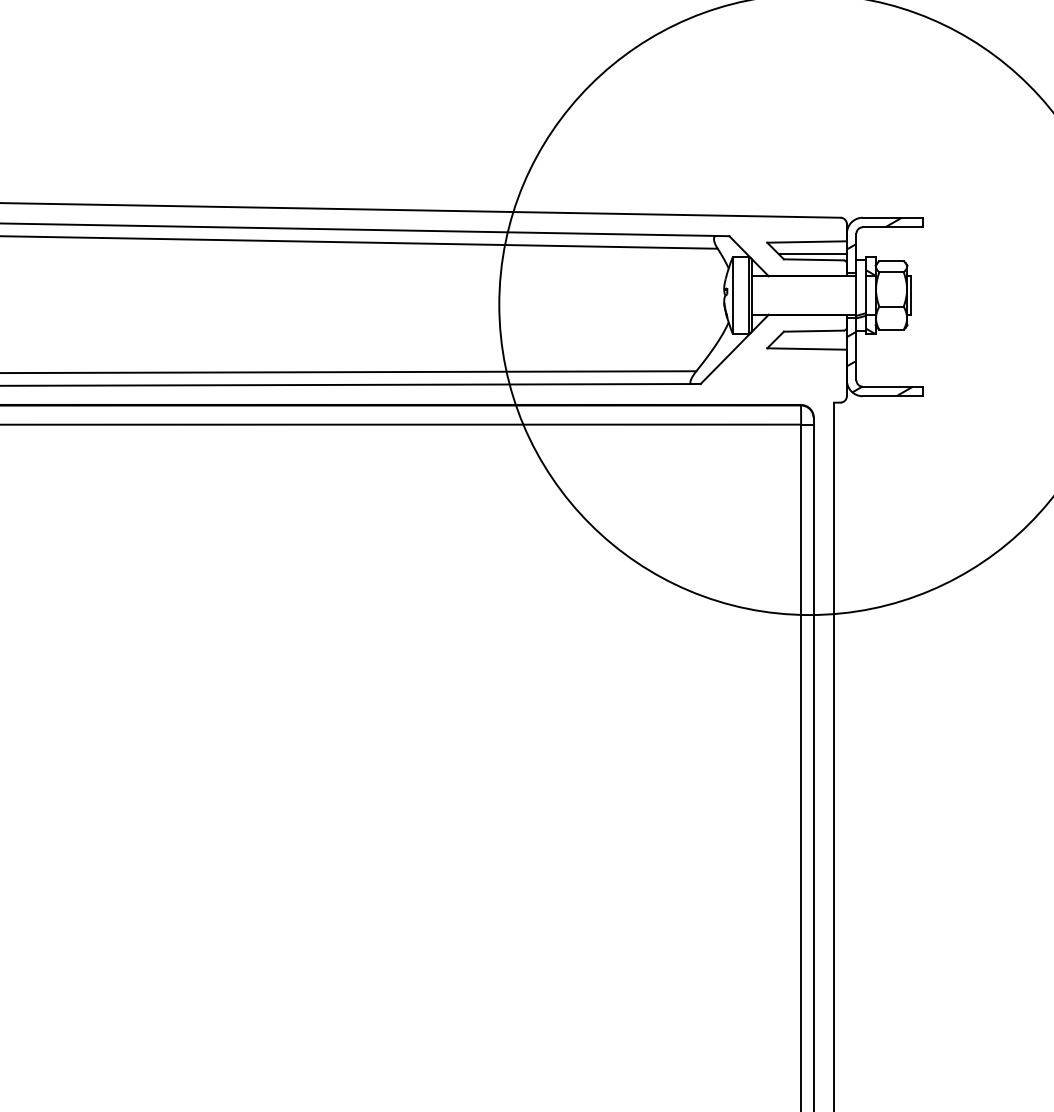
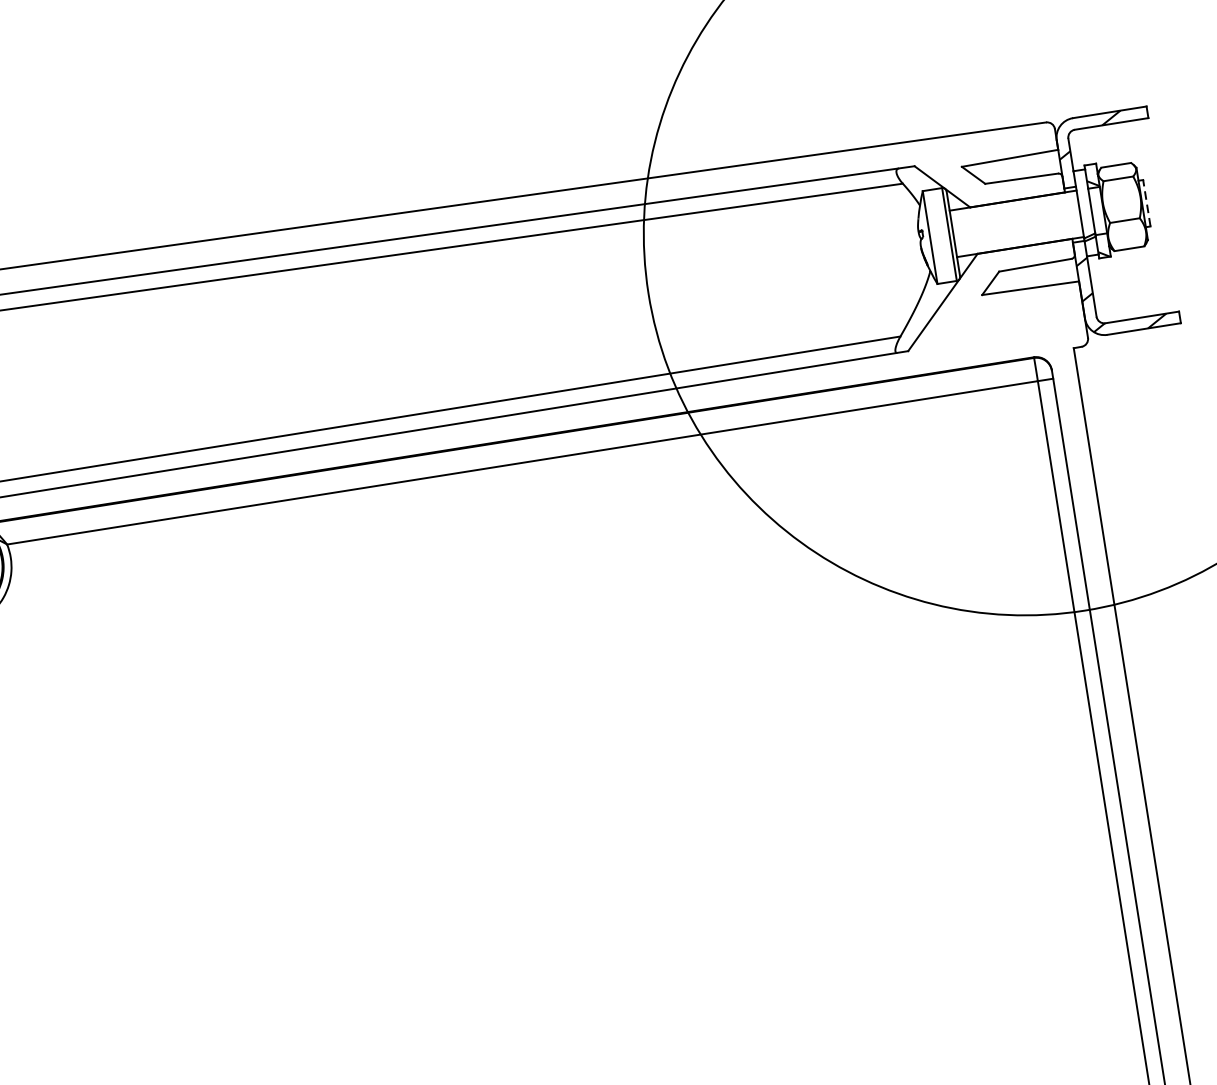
line: (812, 254) -> (1019, 172), removed
line: (911, 295) -> (1147, 203), solid -> dashed

